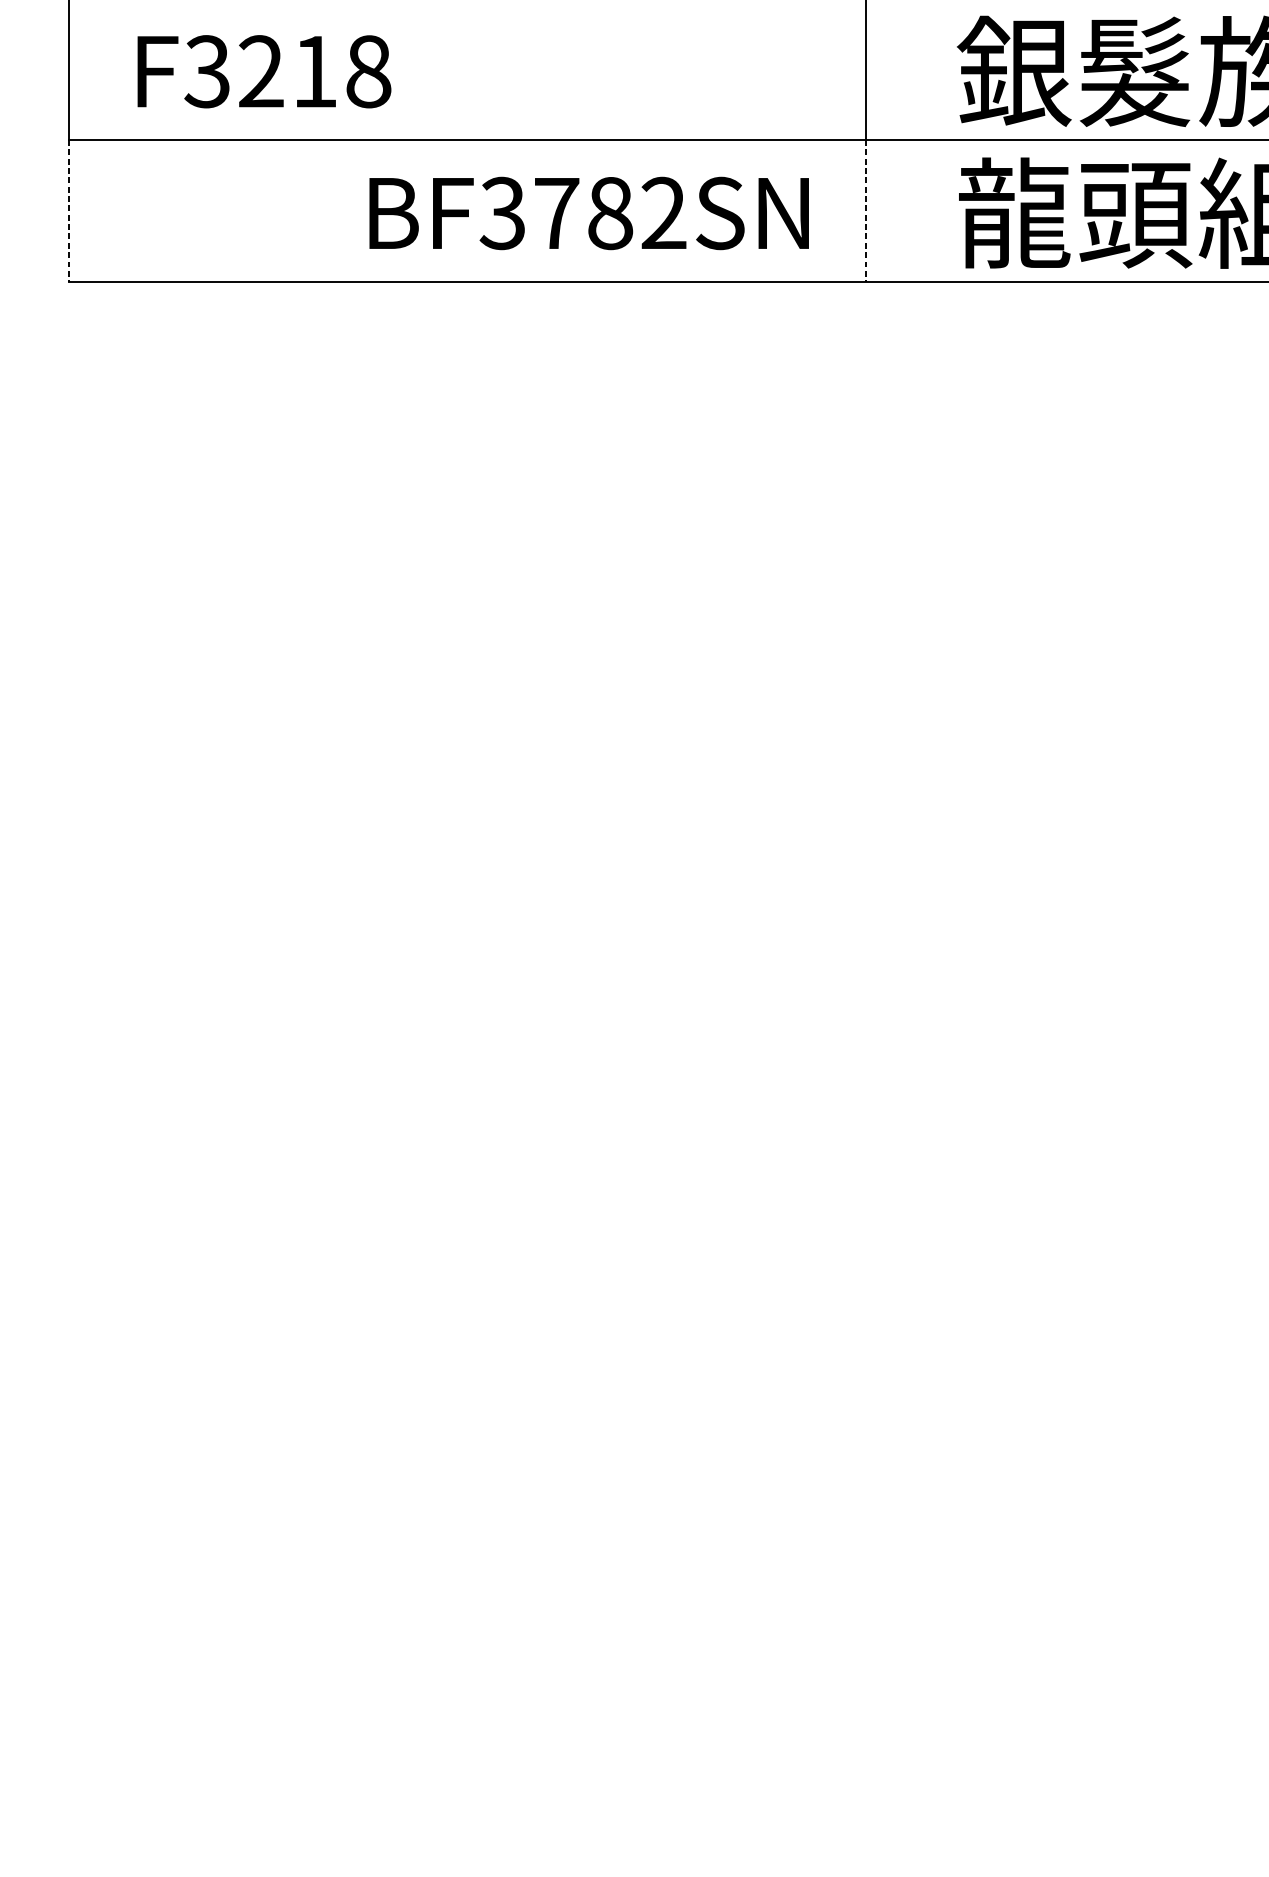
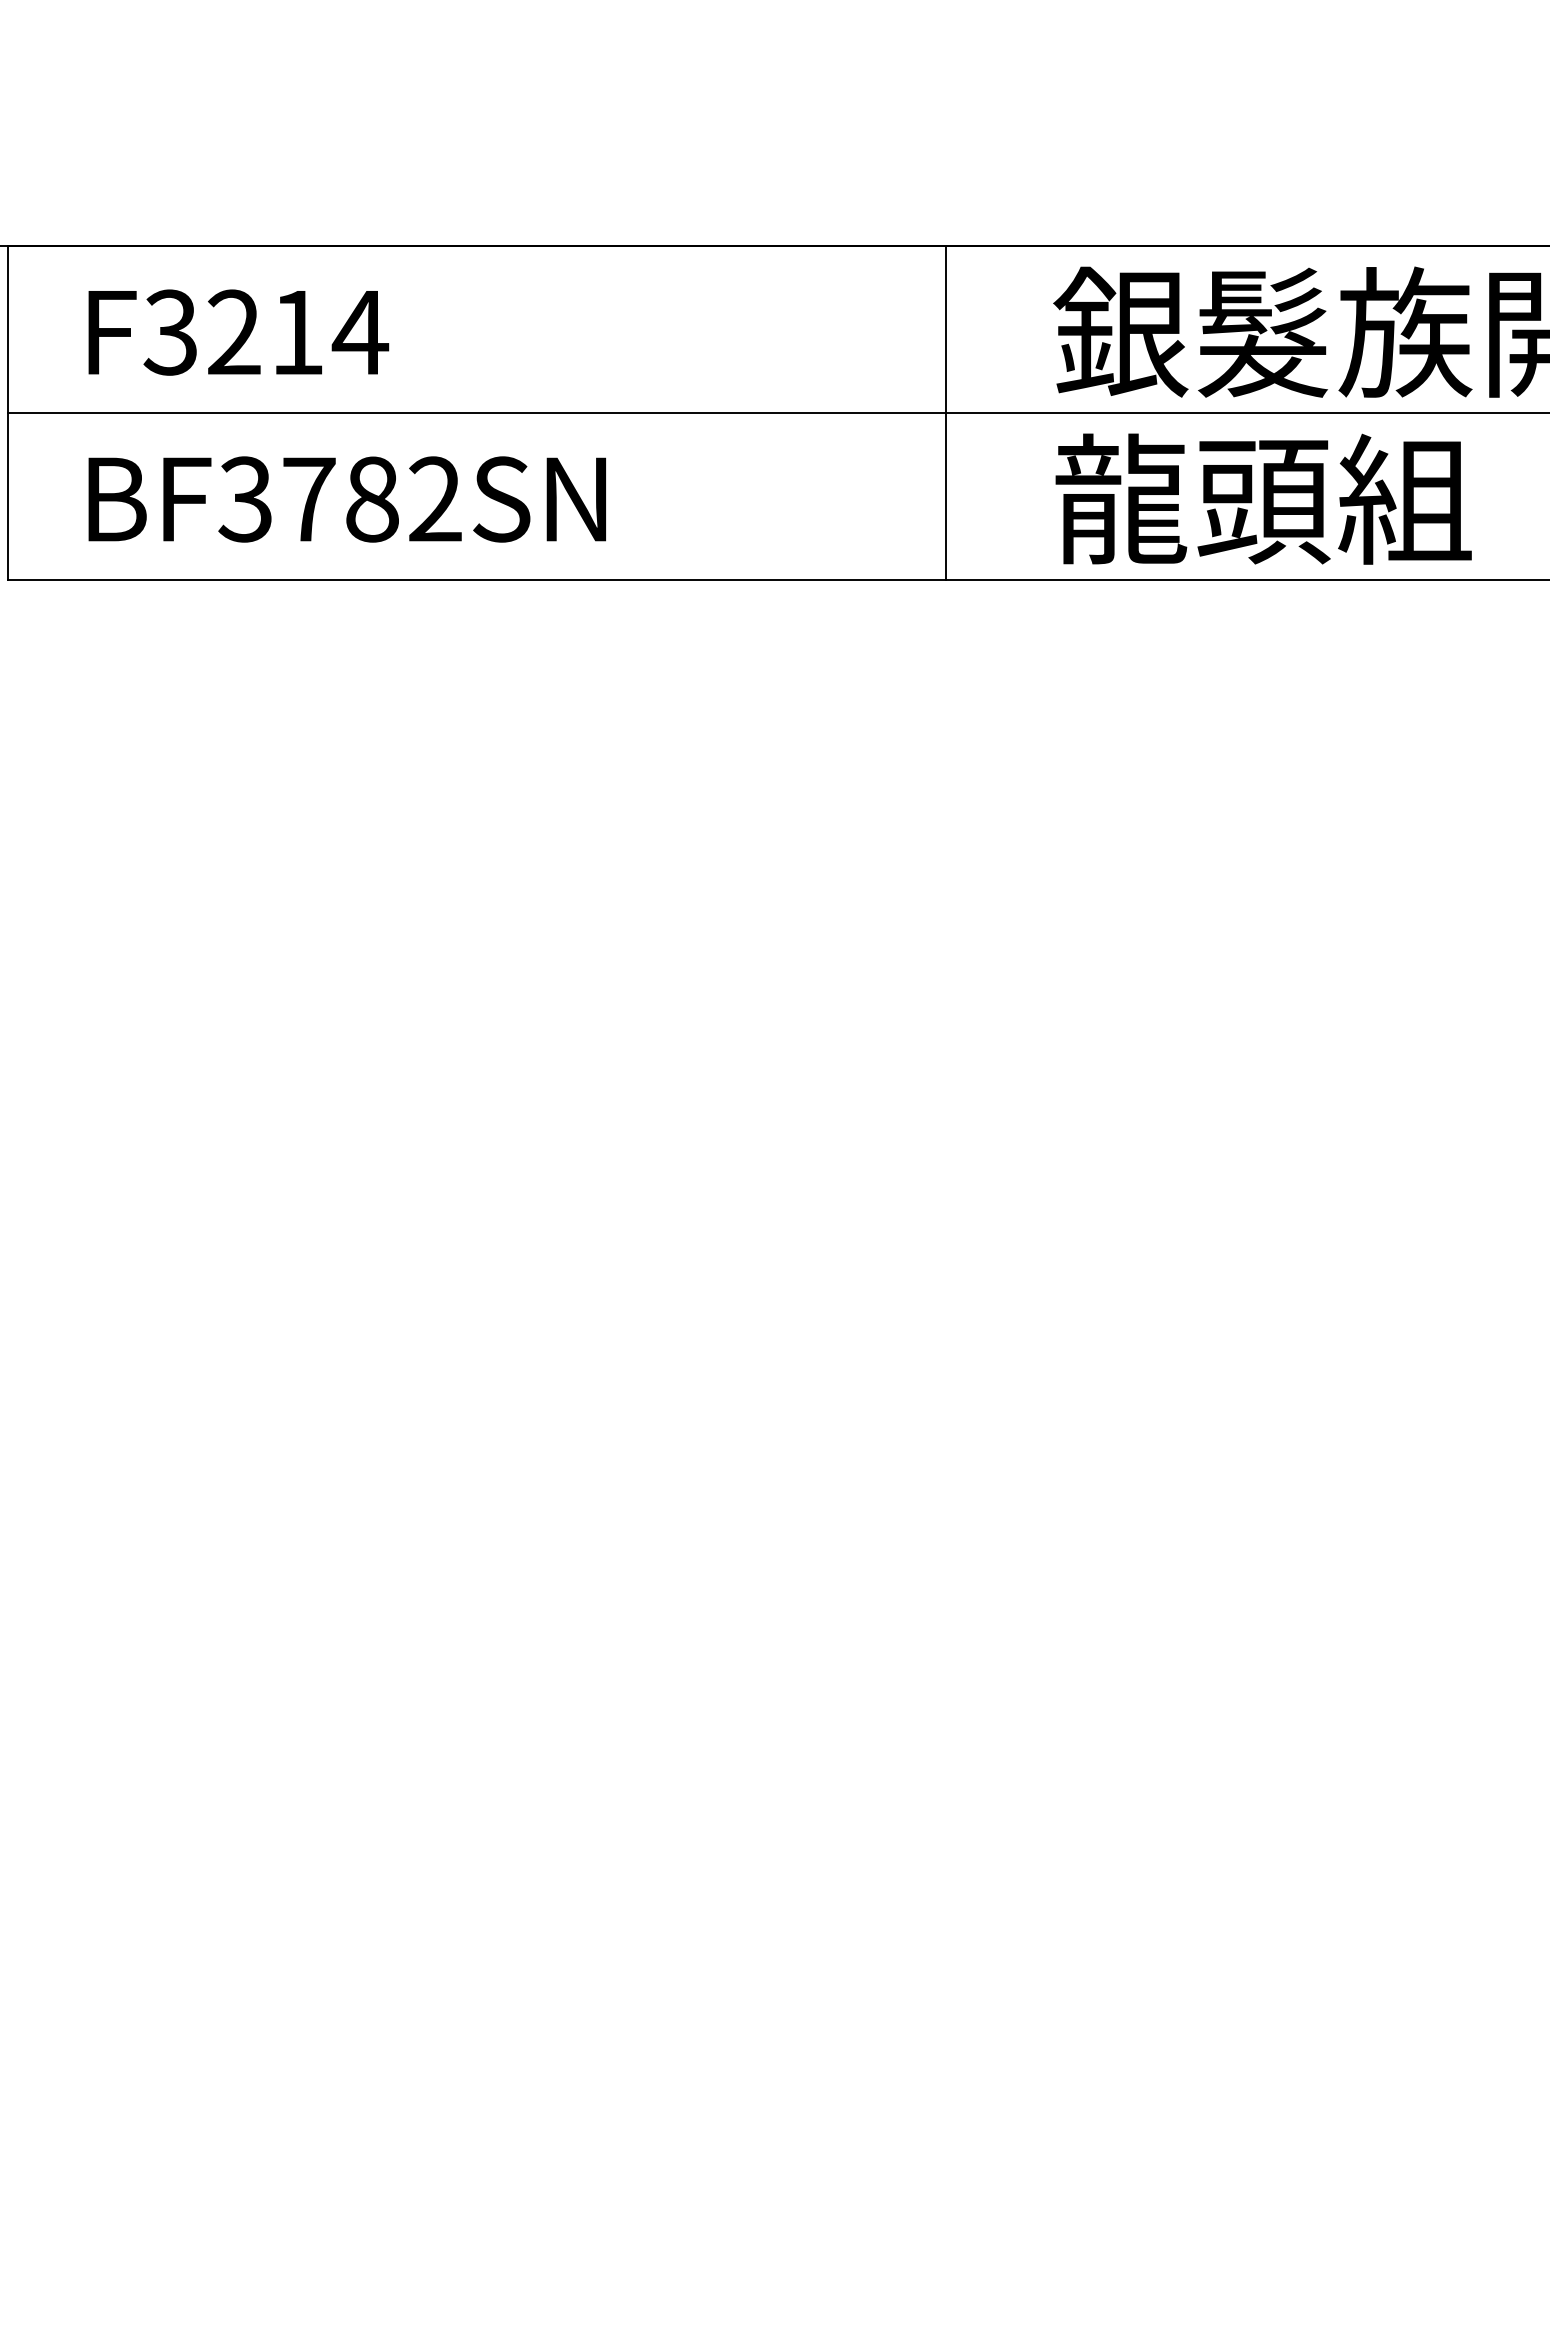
text: (368, 71) -> (360, 332), F3218 -> F3214
line: (68, 211) -> (7, 497), dashed -> solid
line: (866, 211) -> (946, 497), dashed -> solid
text: (588, 213) -> (346, 499), moved

